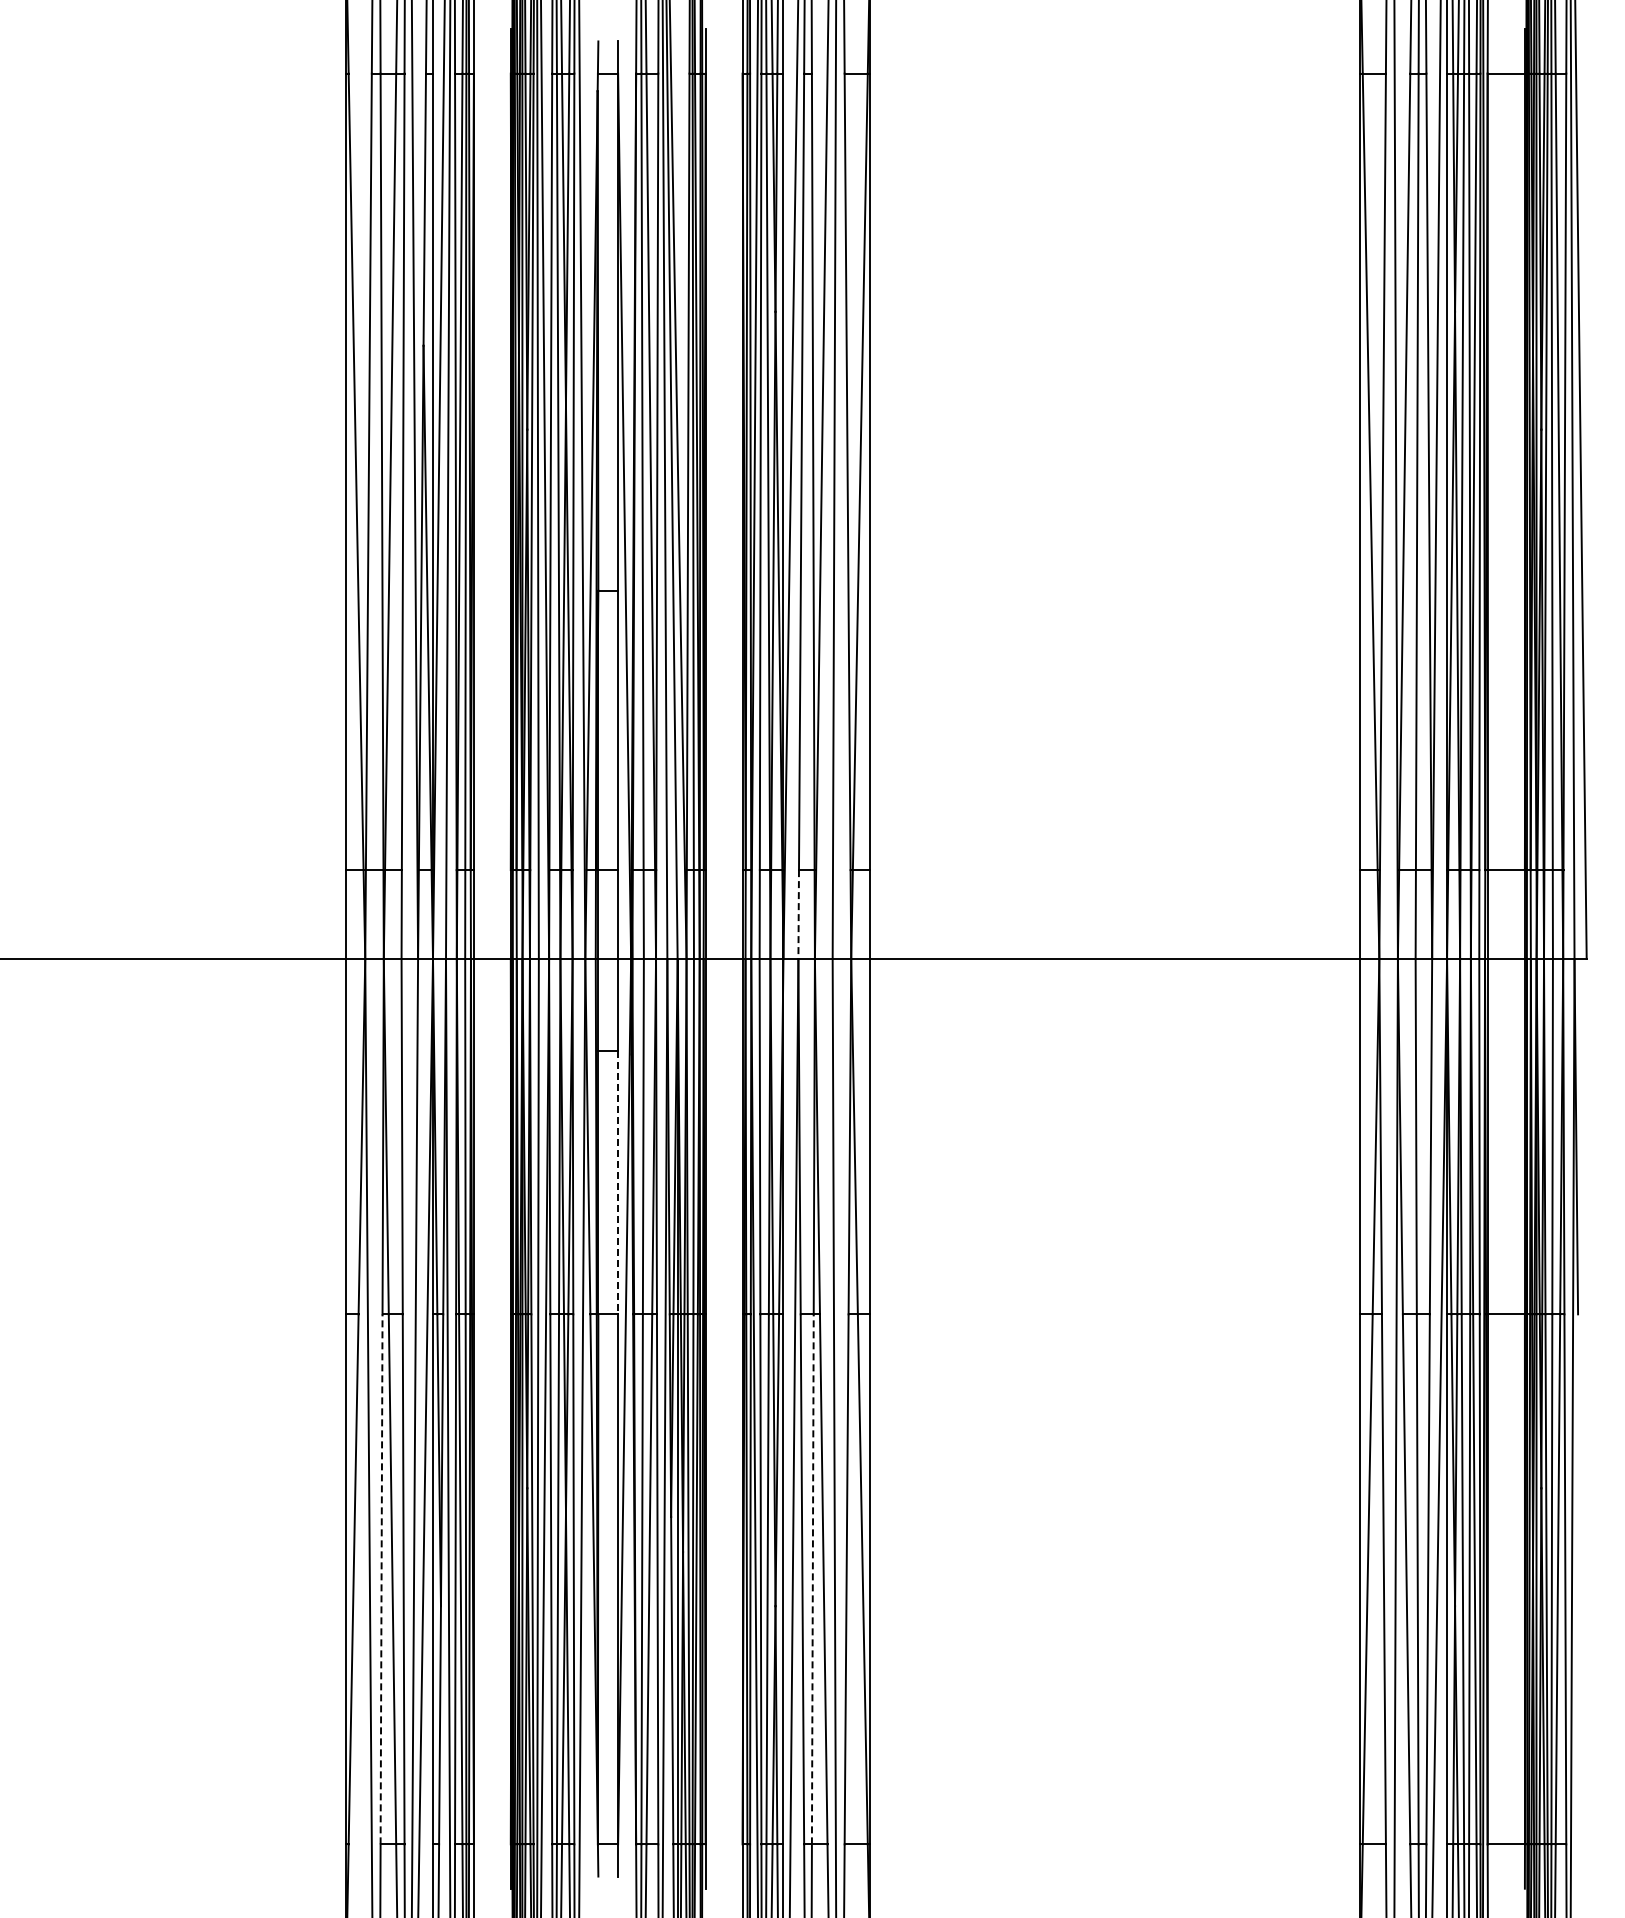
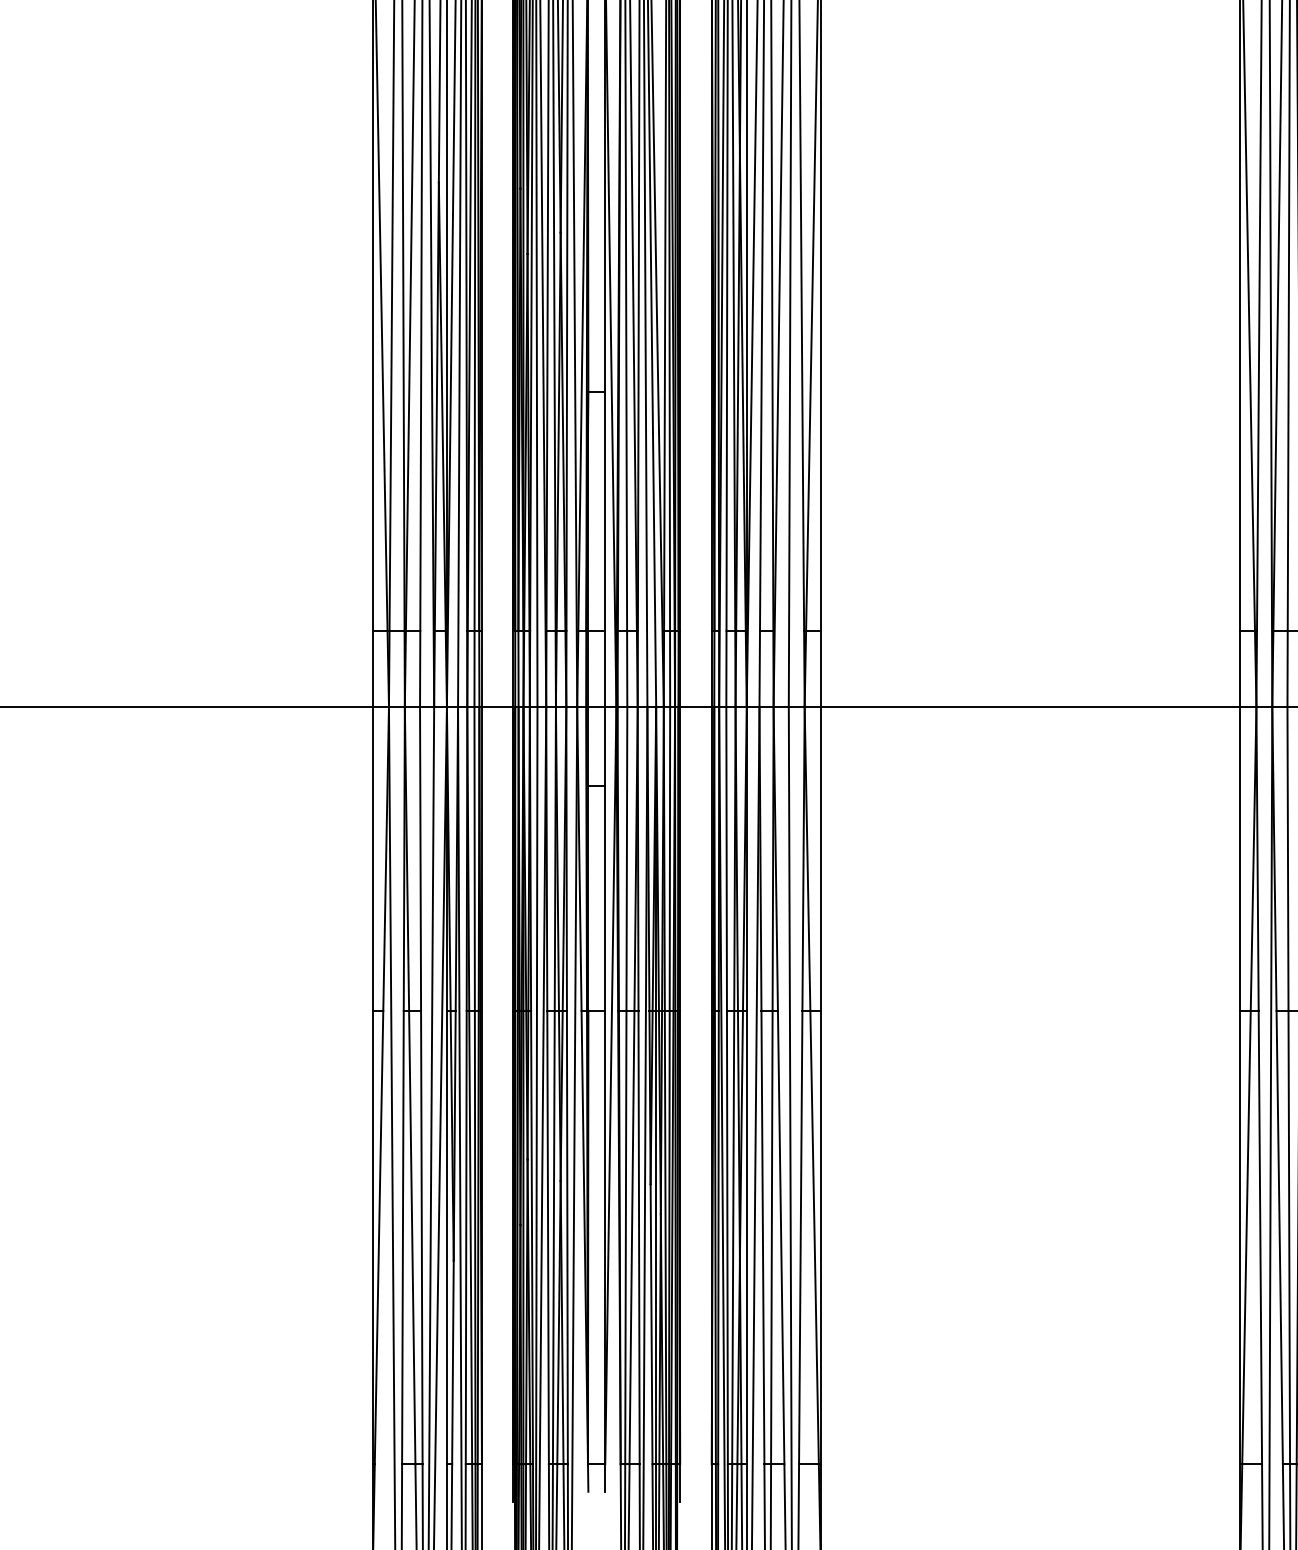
line: (798, 915) -> (759, 669), dashed -> solid
line: (618, 1182) -> (605, 898), dashed -> solid
line: (381, 1579) -> (402, 1237), dashed -> solid
line: (812, 1579) -> (771, 1237), dashed -> solid

